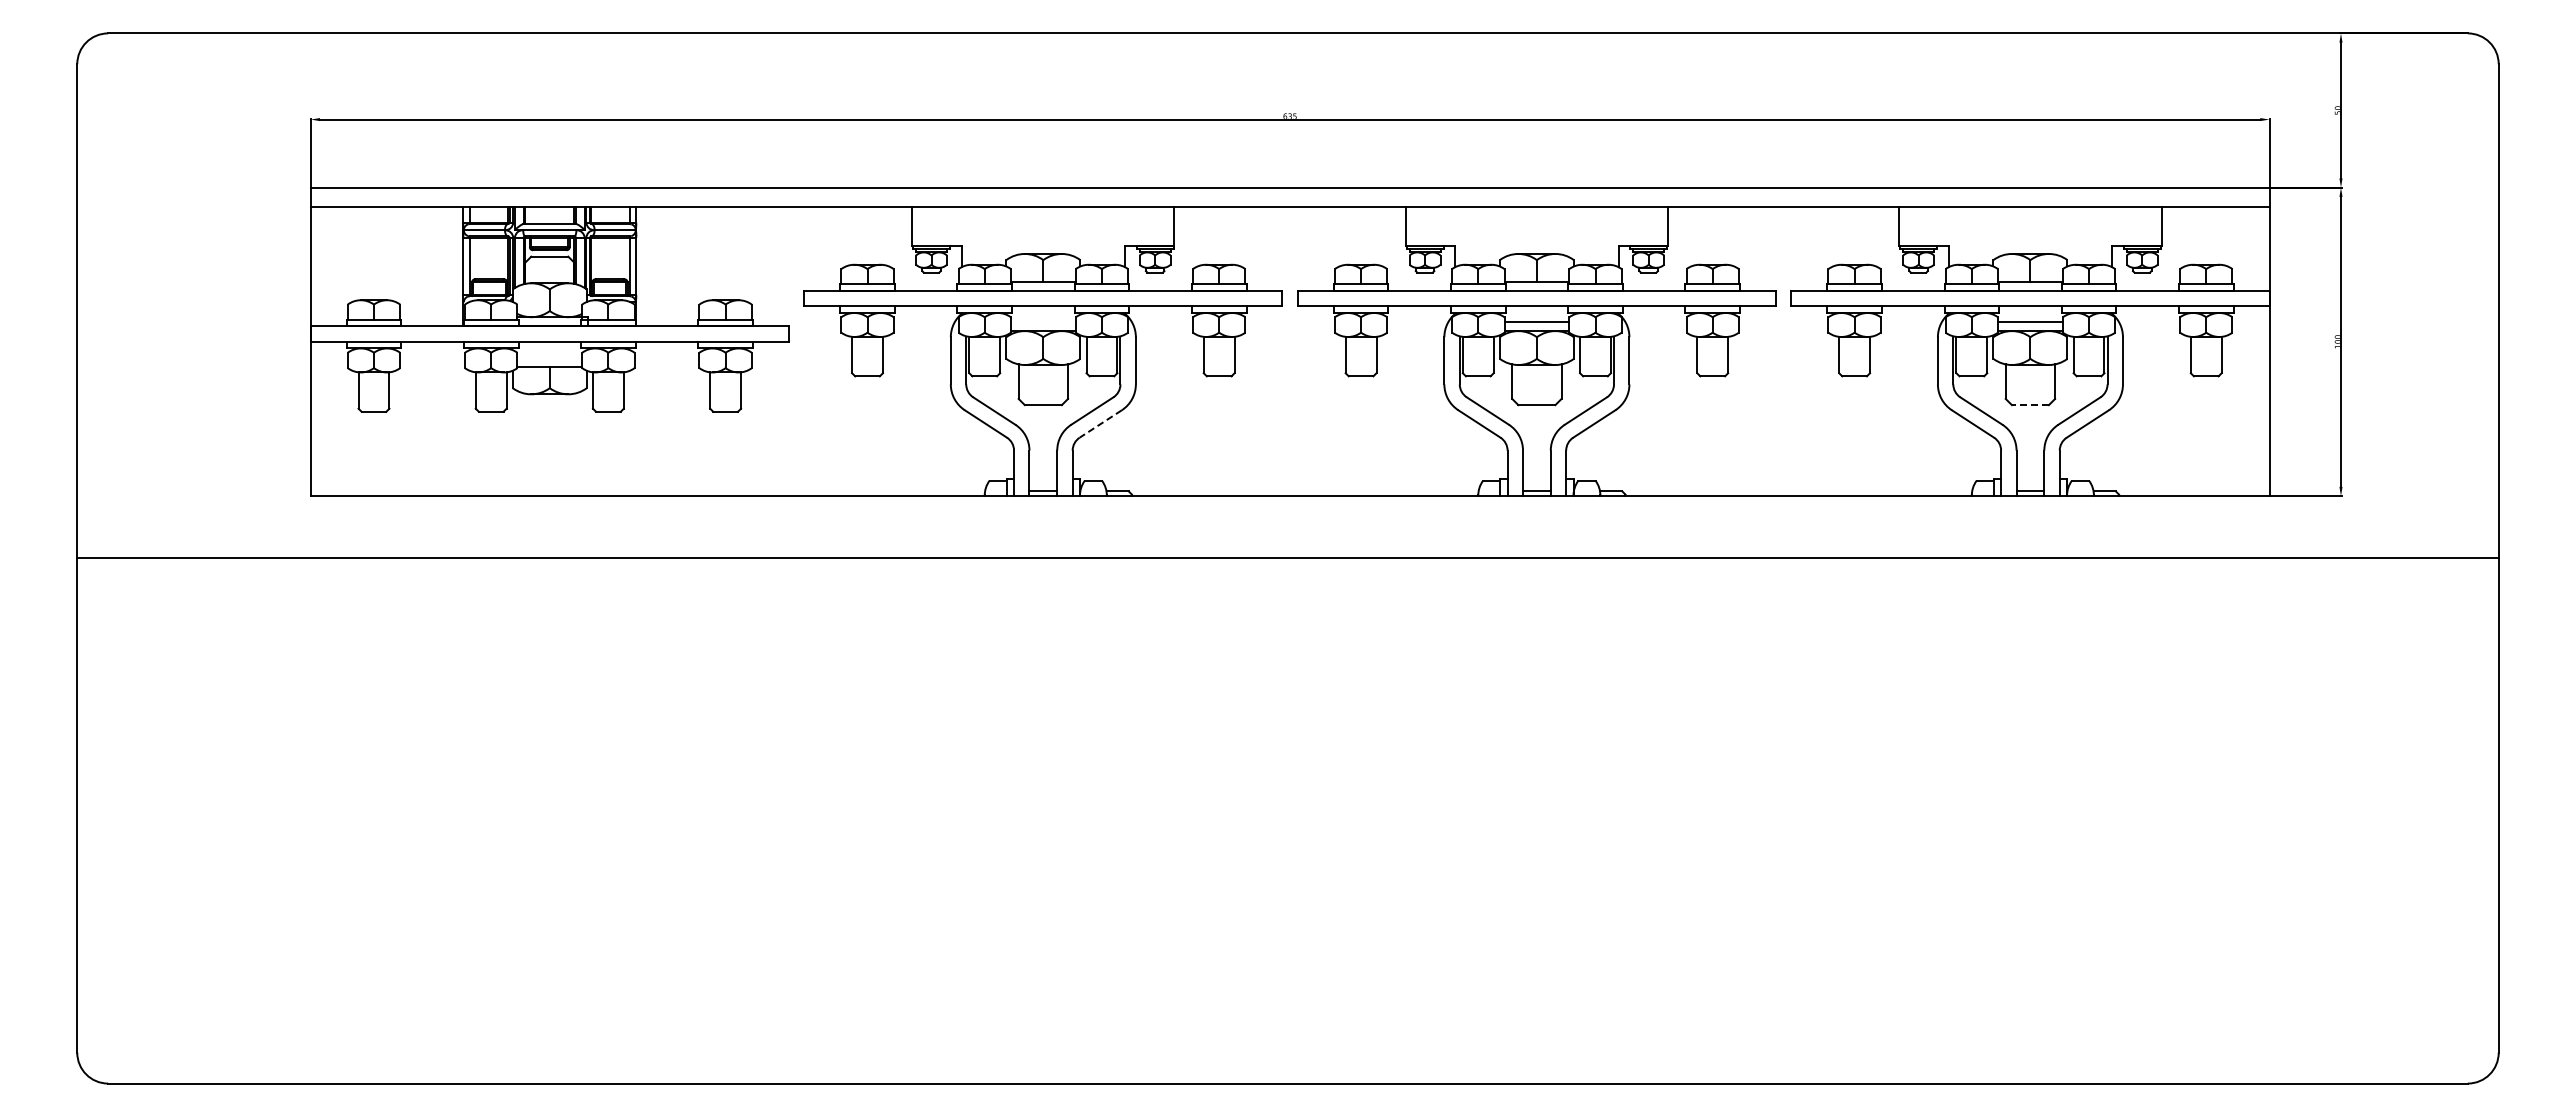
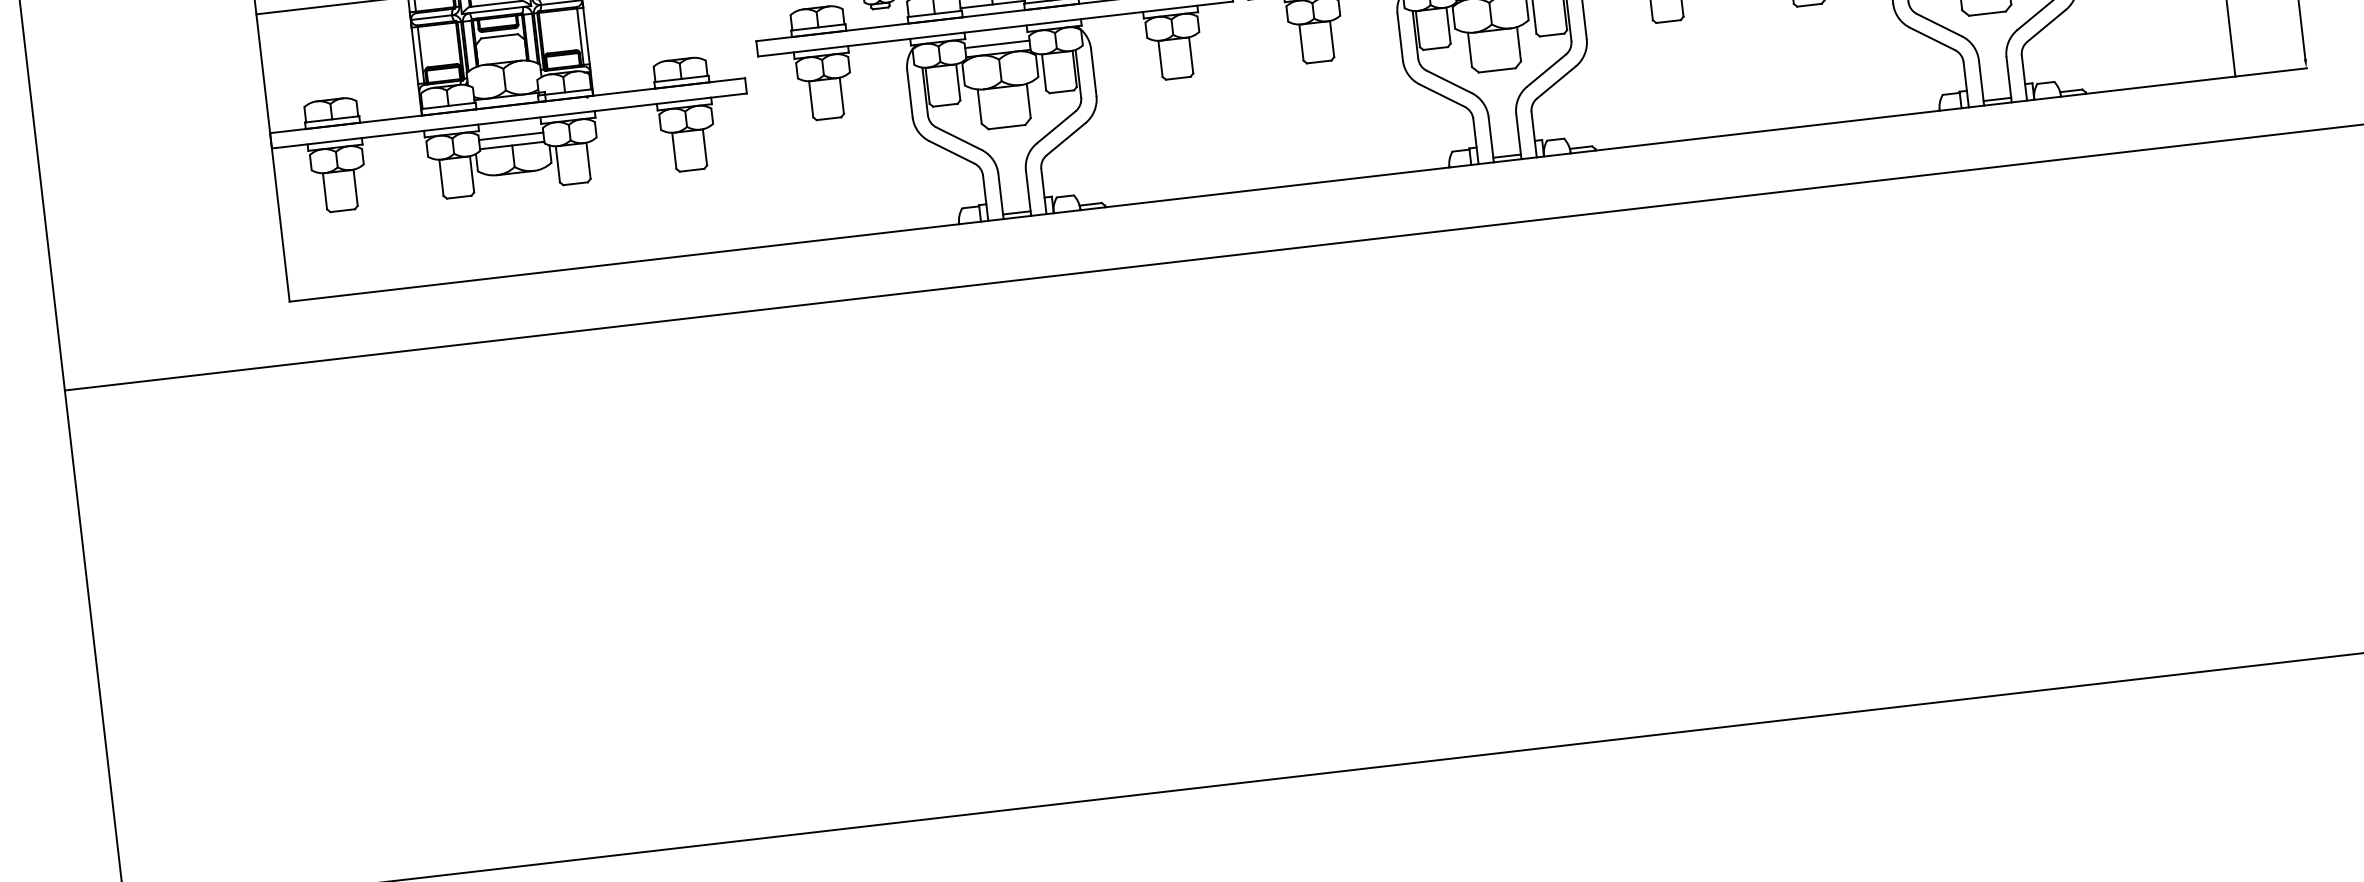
line: (1042, 321) -> (996, 44), added
line: (549, 357) -> (510, 136), added
line: (2030, 405) -> (1987, 14), dashed -> solid
line: (1100, 424) -> (1065, 139), dashed -> solid

